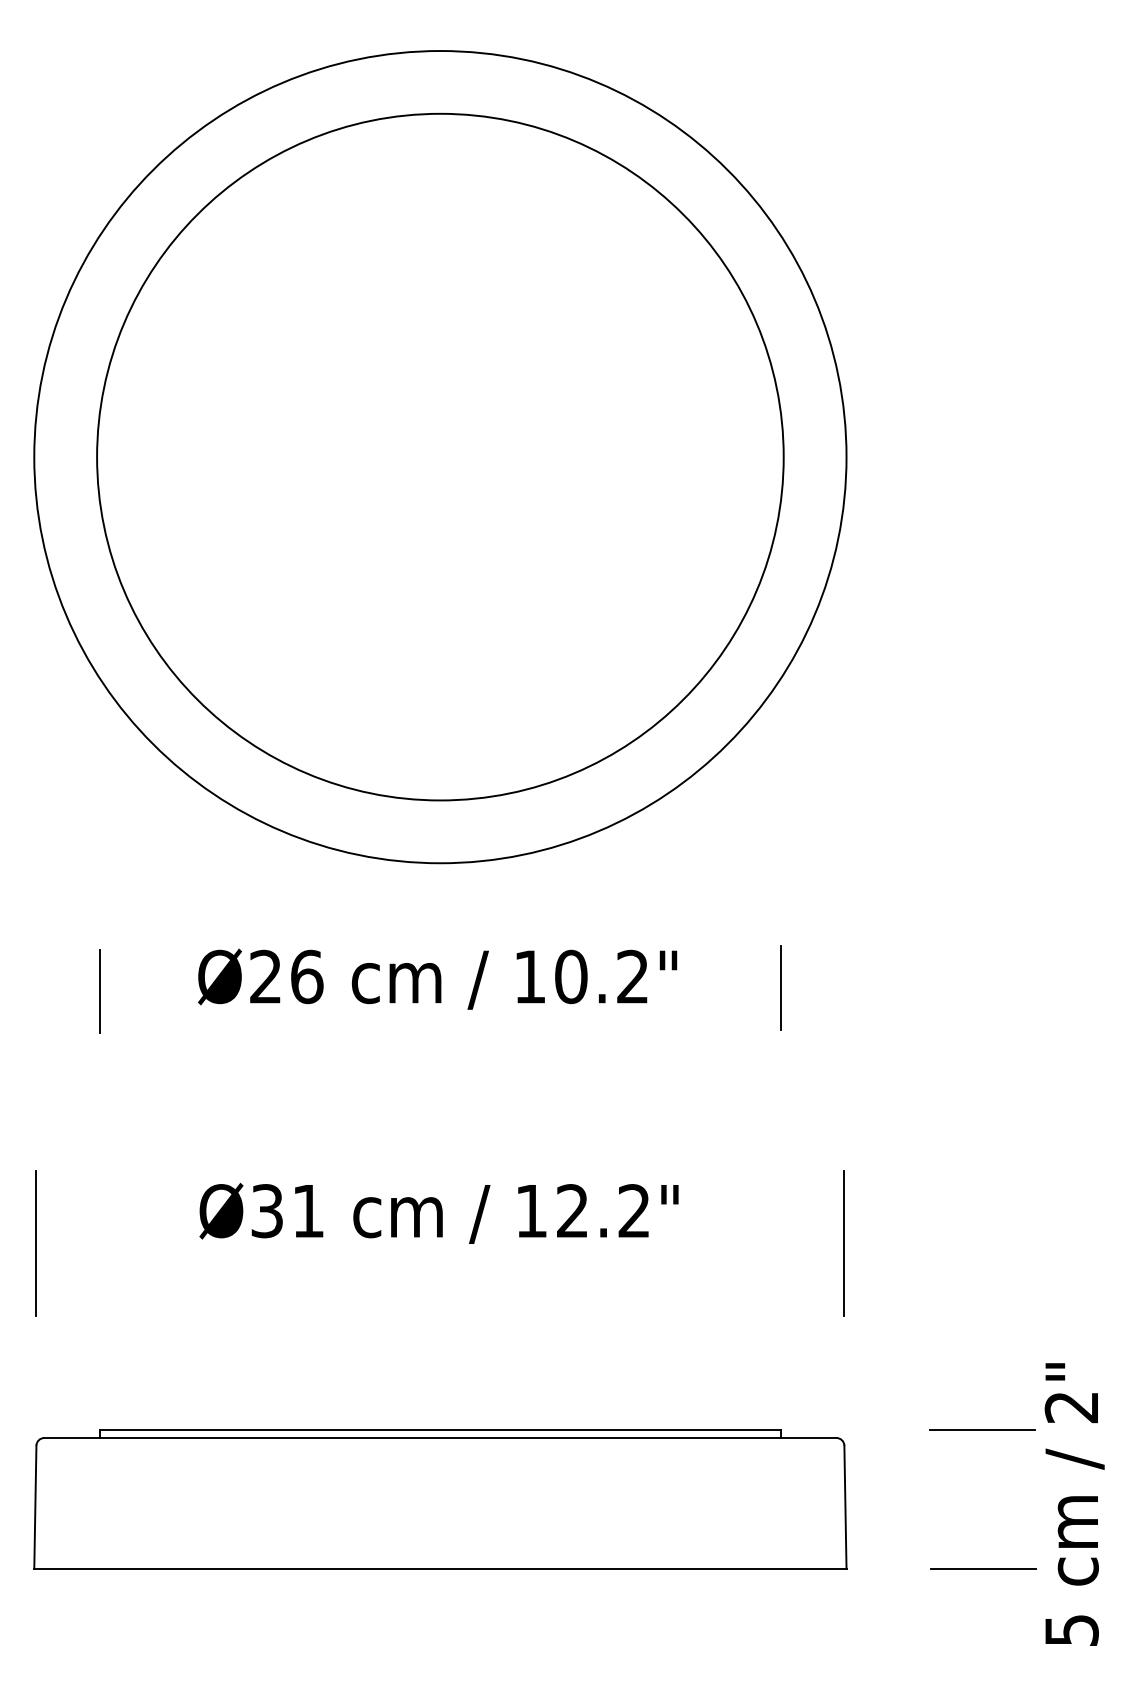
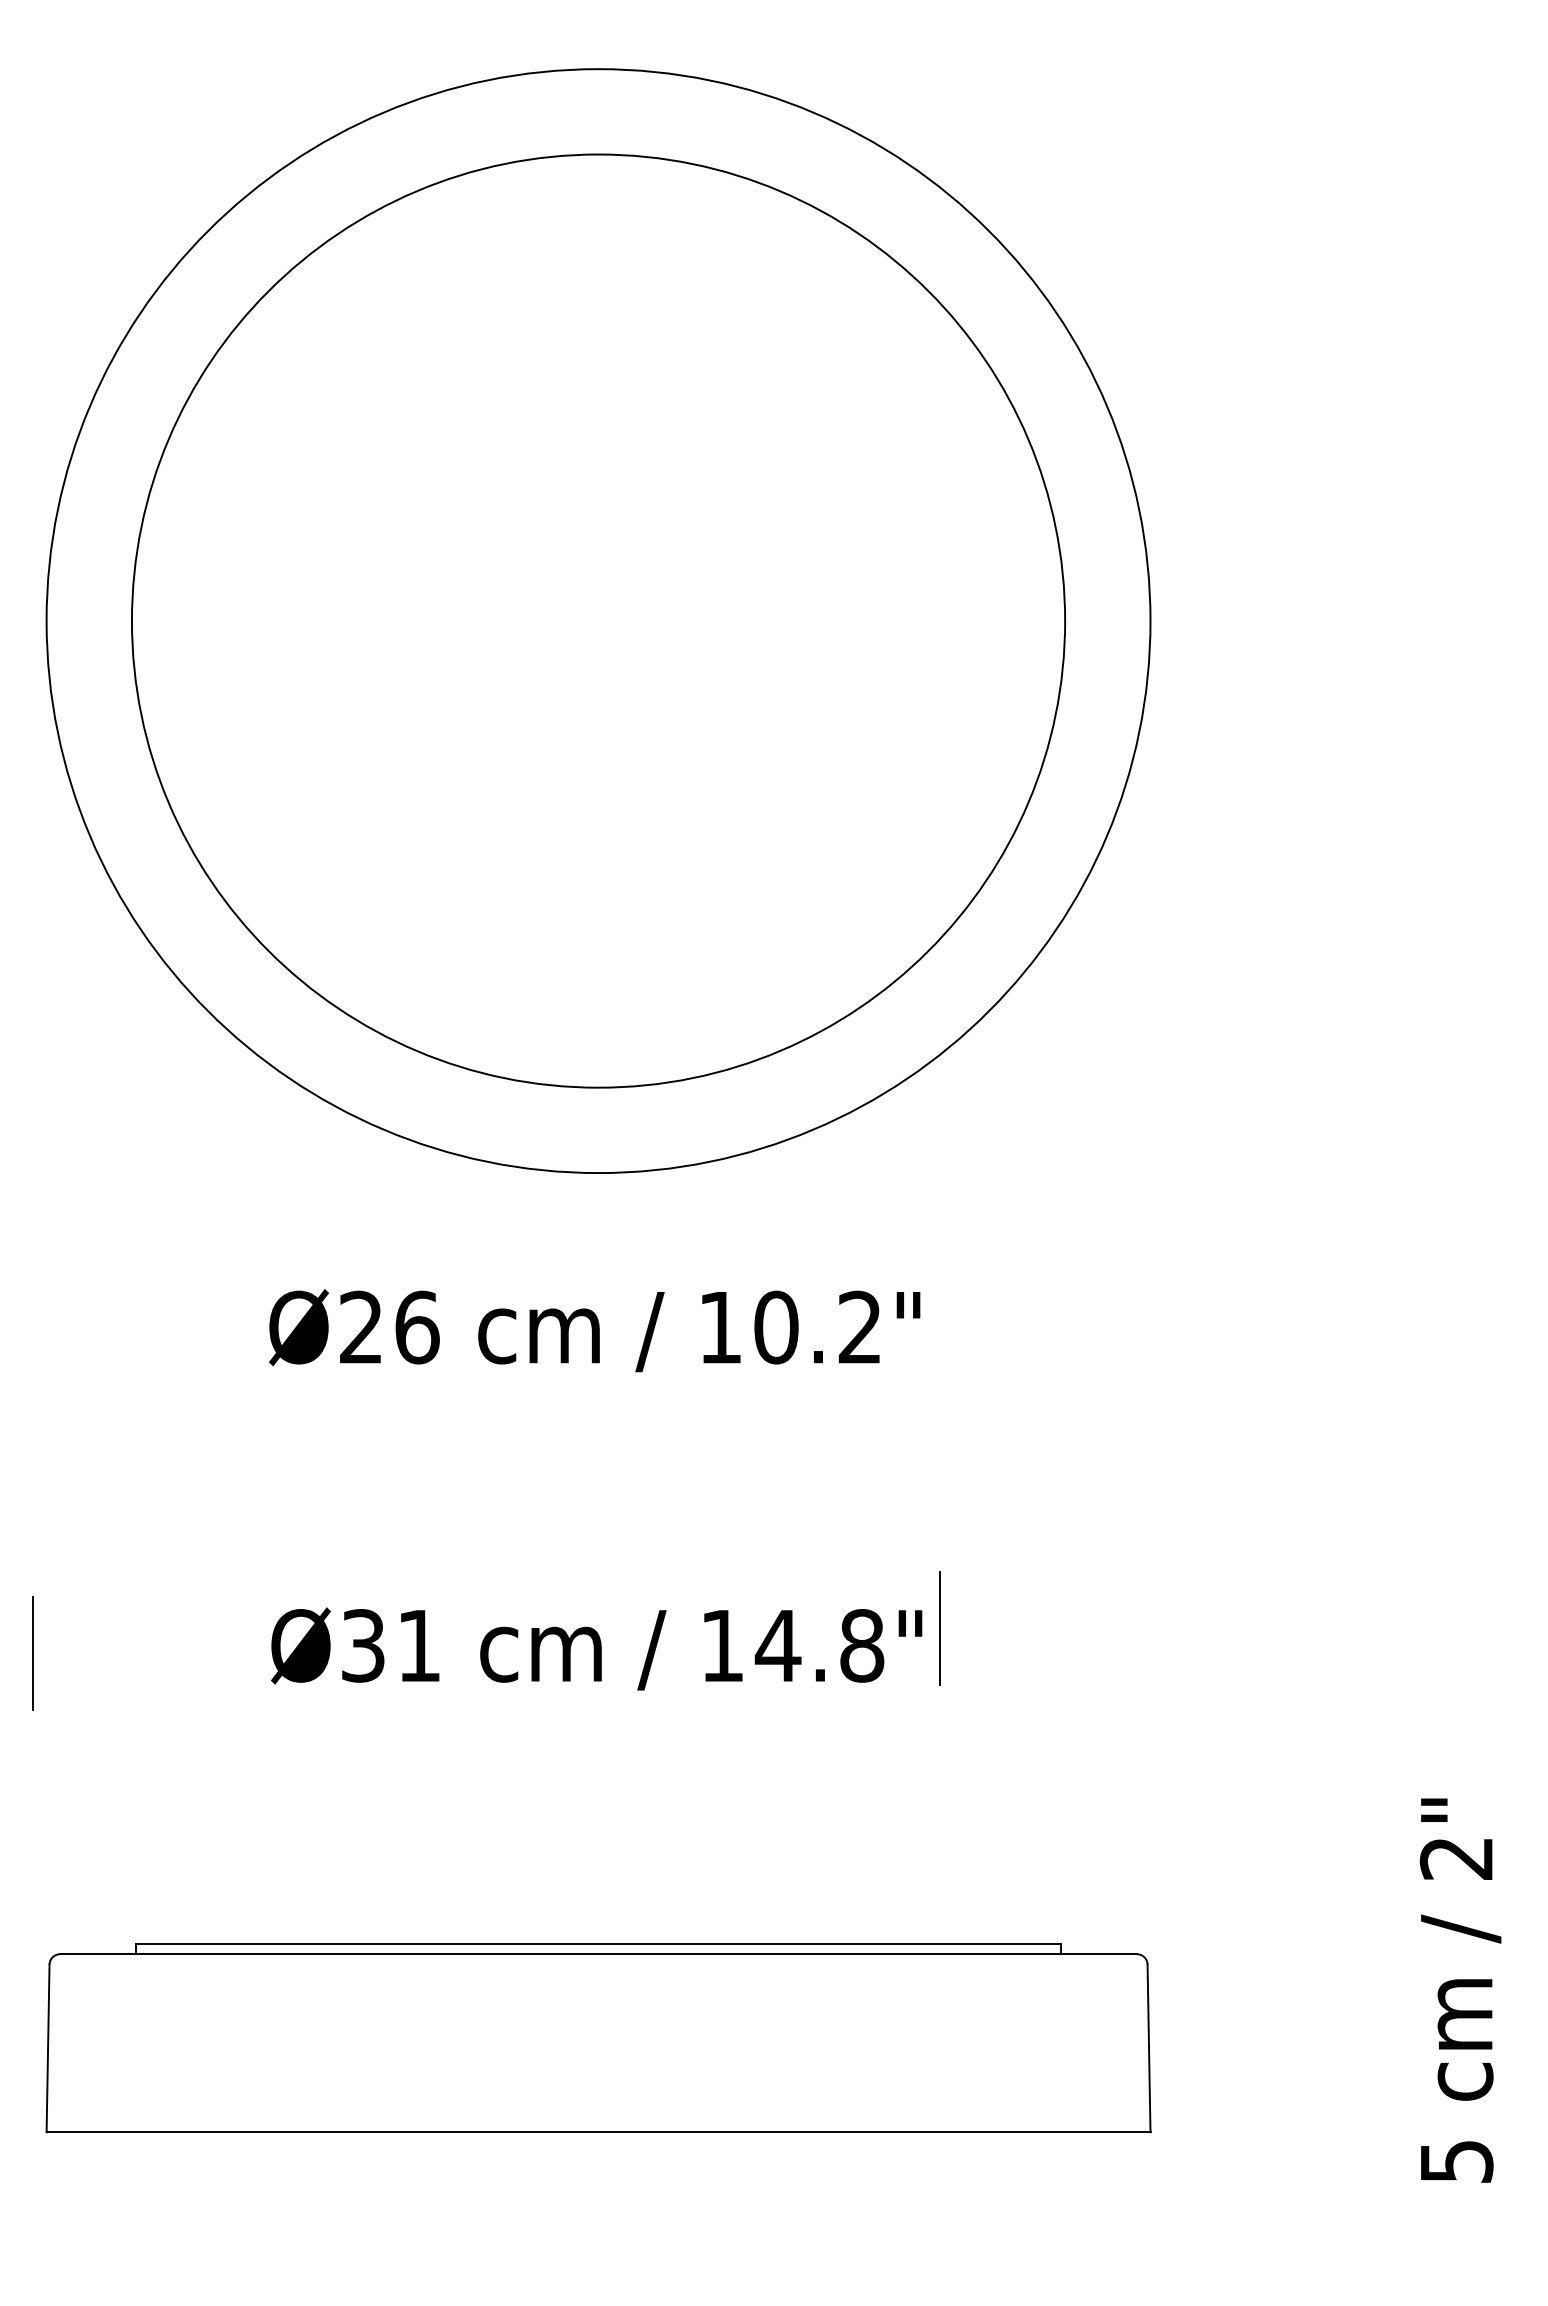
line: (780, 987) -> (939, 1628), moved
line: (99, 991) -> (32, 1653), moved
text: (602, 1210) -> (819, 1645), 12.2" -> 14.8"
line: (36, 1242) -> (49, 1688), removed
line: (844, 1242) -> (1147, 1688), removed
line: (981, 1430) -> (1334, 1943), removed
text: (1074, 1504) -> (1460, 1990), moved
line: (983, 1569) -> (1336, 2132), removed

